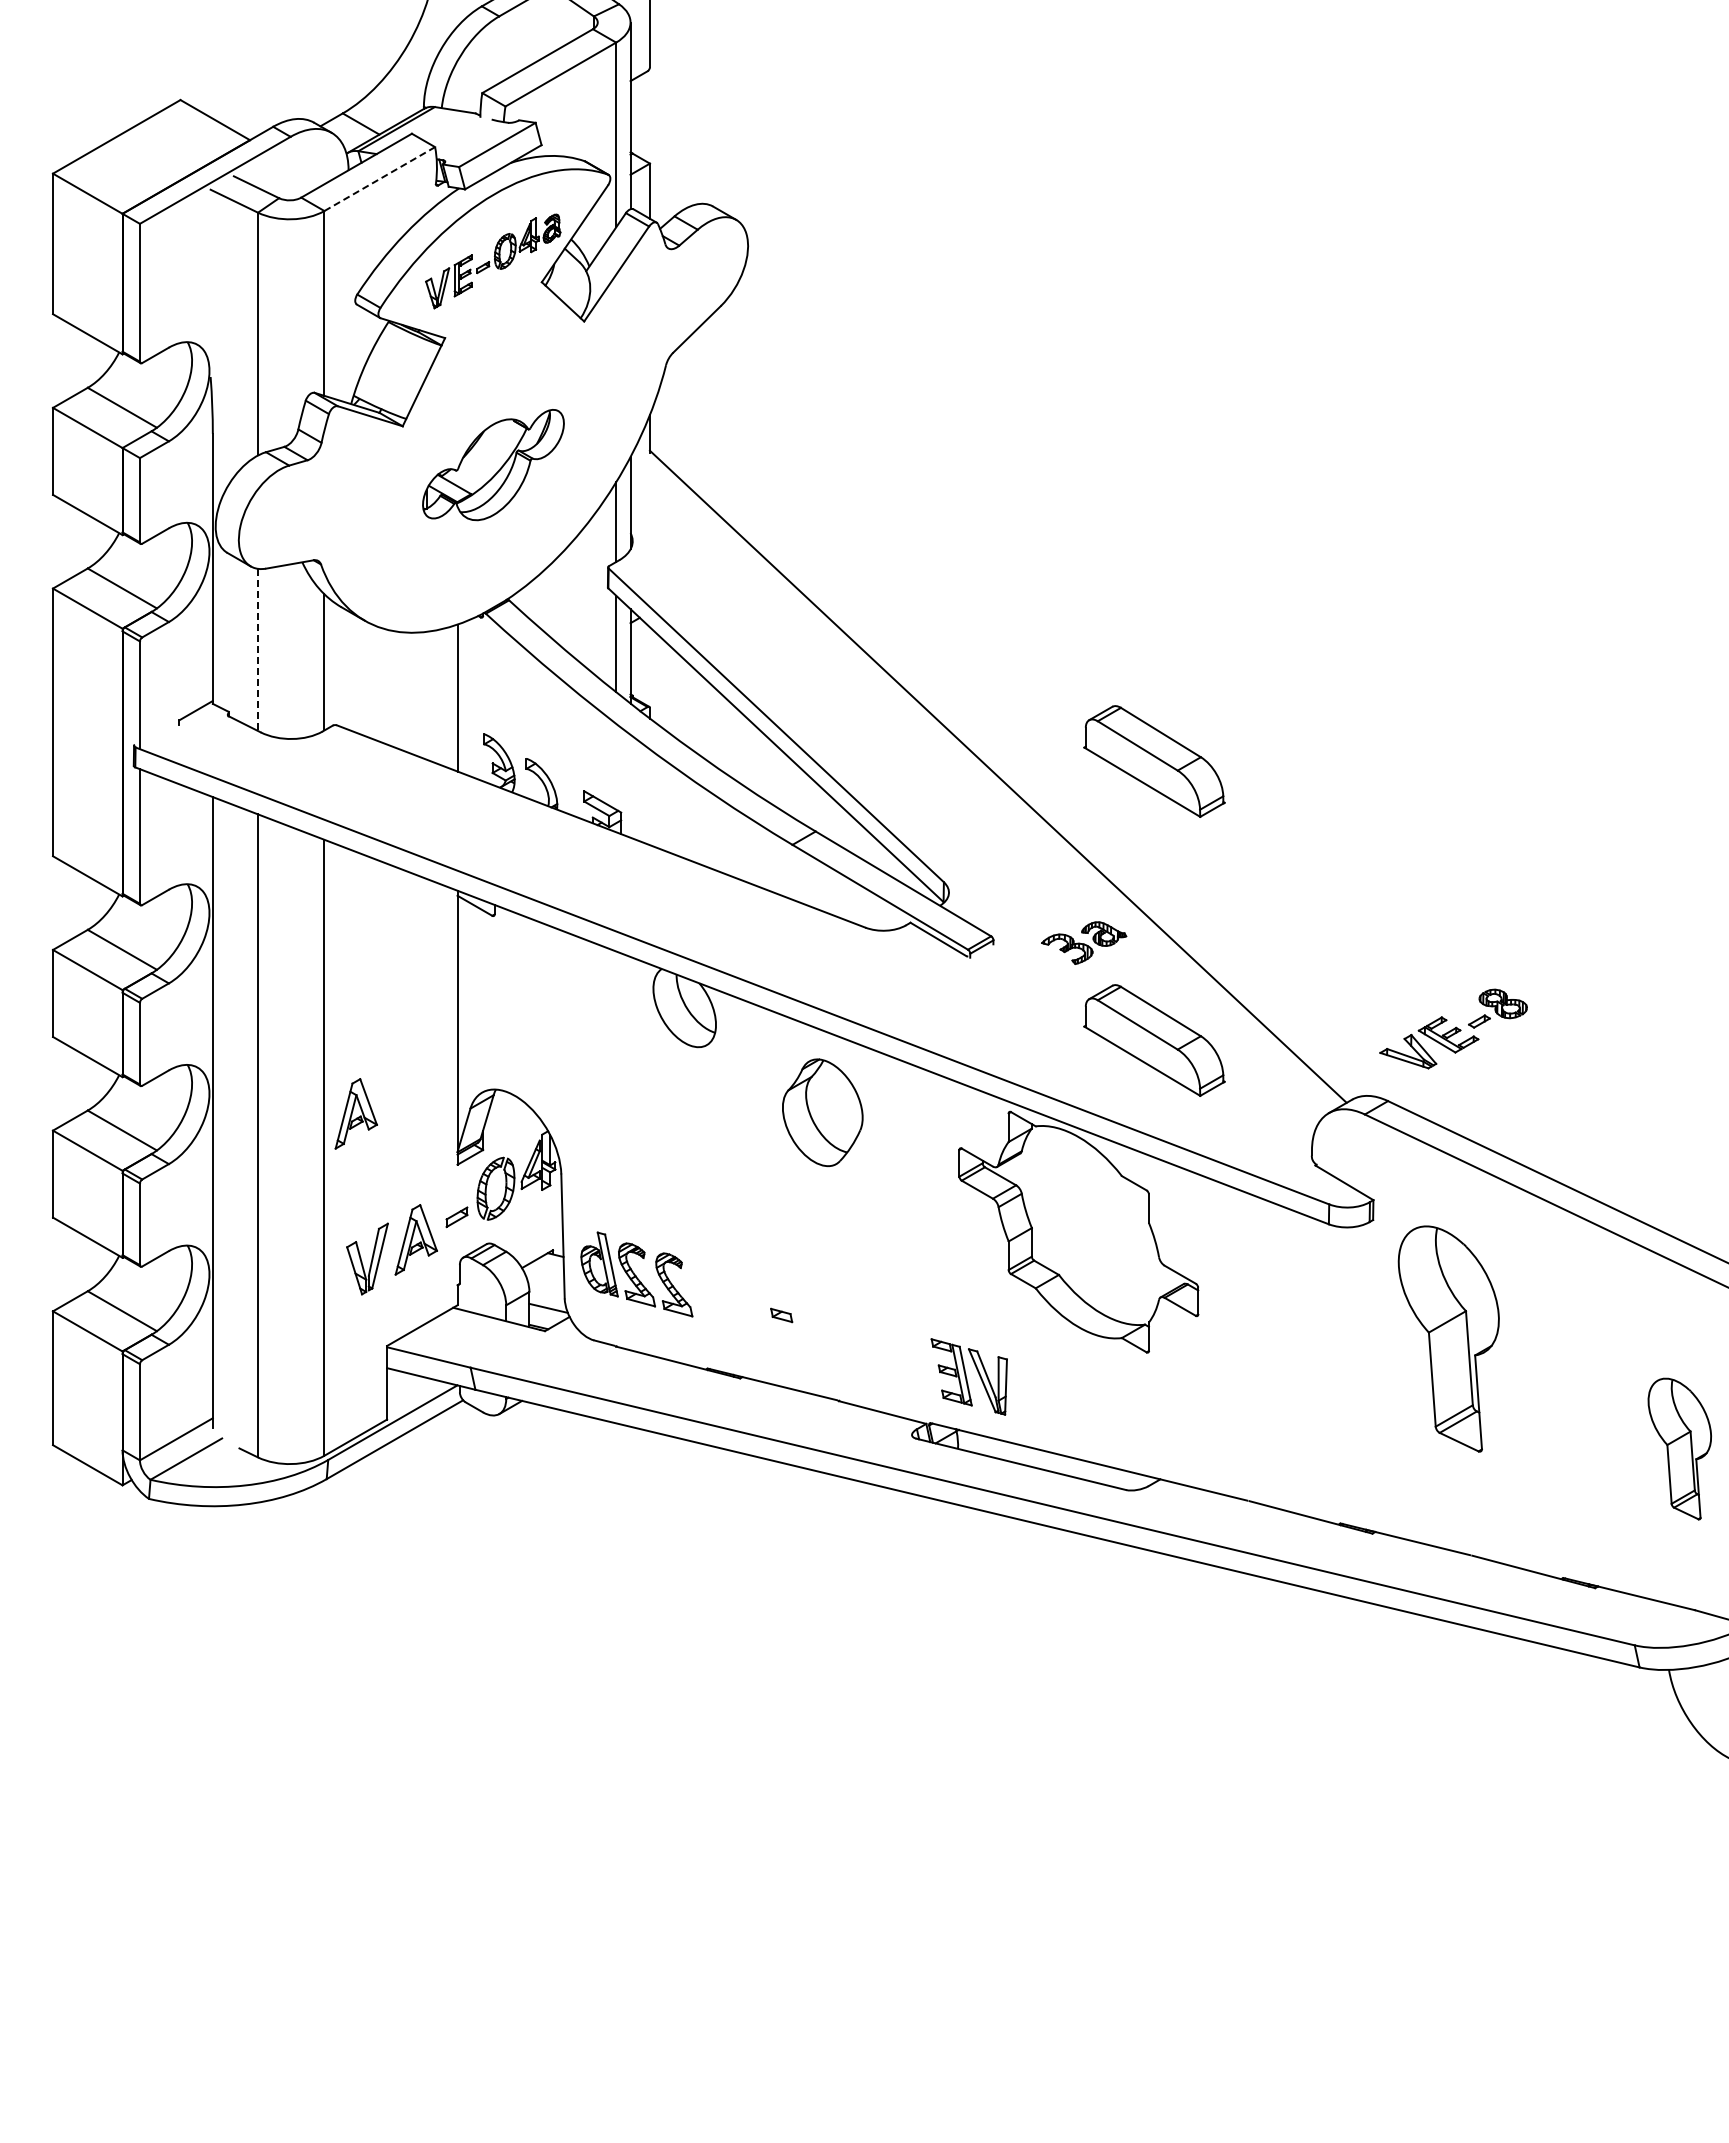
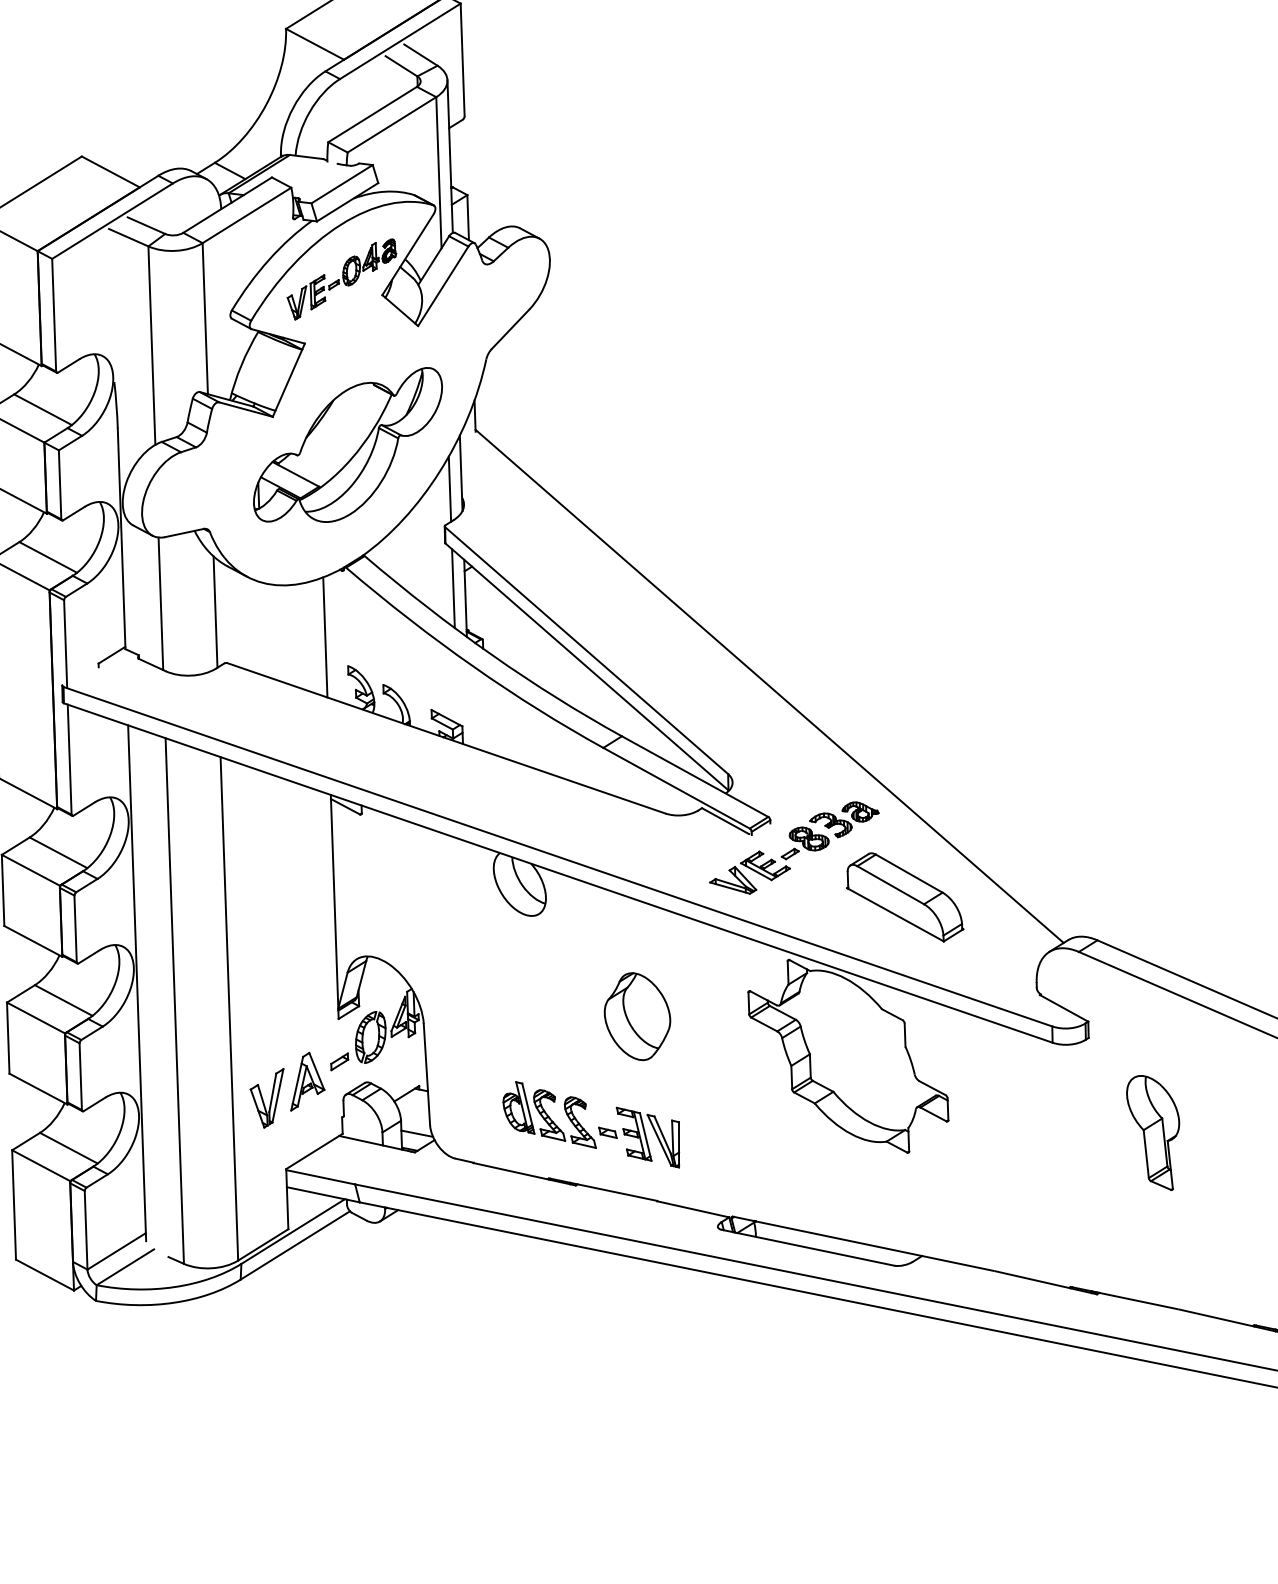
line: (379, 179) -> (246, 215), dashed -> solid
part: (493, 464) -> (348, 445), size x1.67
line: (258, 650) -> (161, 604), dashed -> solid
part: (1154, 761) -> (896, 669), removed
part: (1453, 1028) -> (769, 860), moved
part: (822, 1112) -> (637, 1016), moved
part: (355, 1113) -> (253, 979), removed
part: (636, 1274) -> (549, 1115), moved
part: (1448, 1338) -> (1153, 1132), size x0.62
part: (968, 1376) -> (648, 1137), moved

